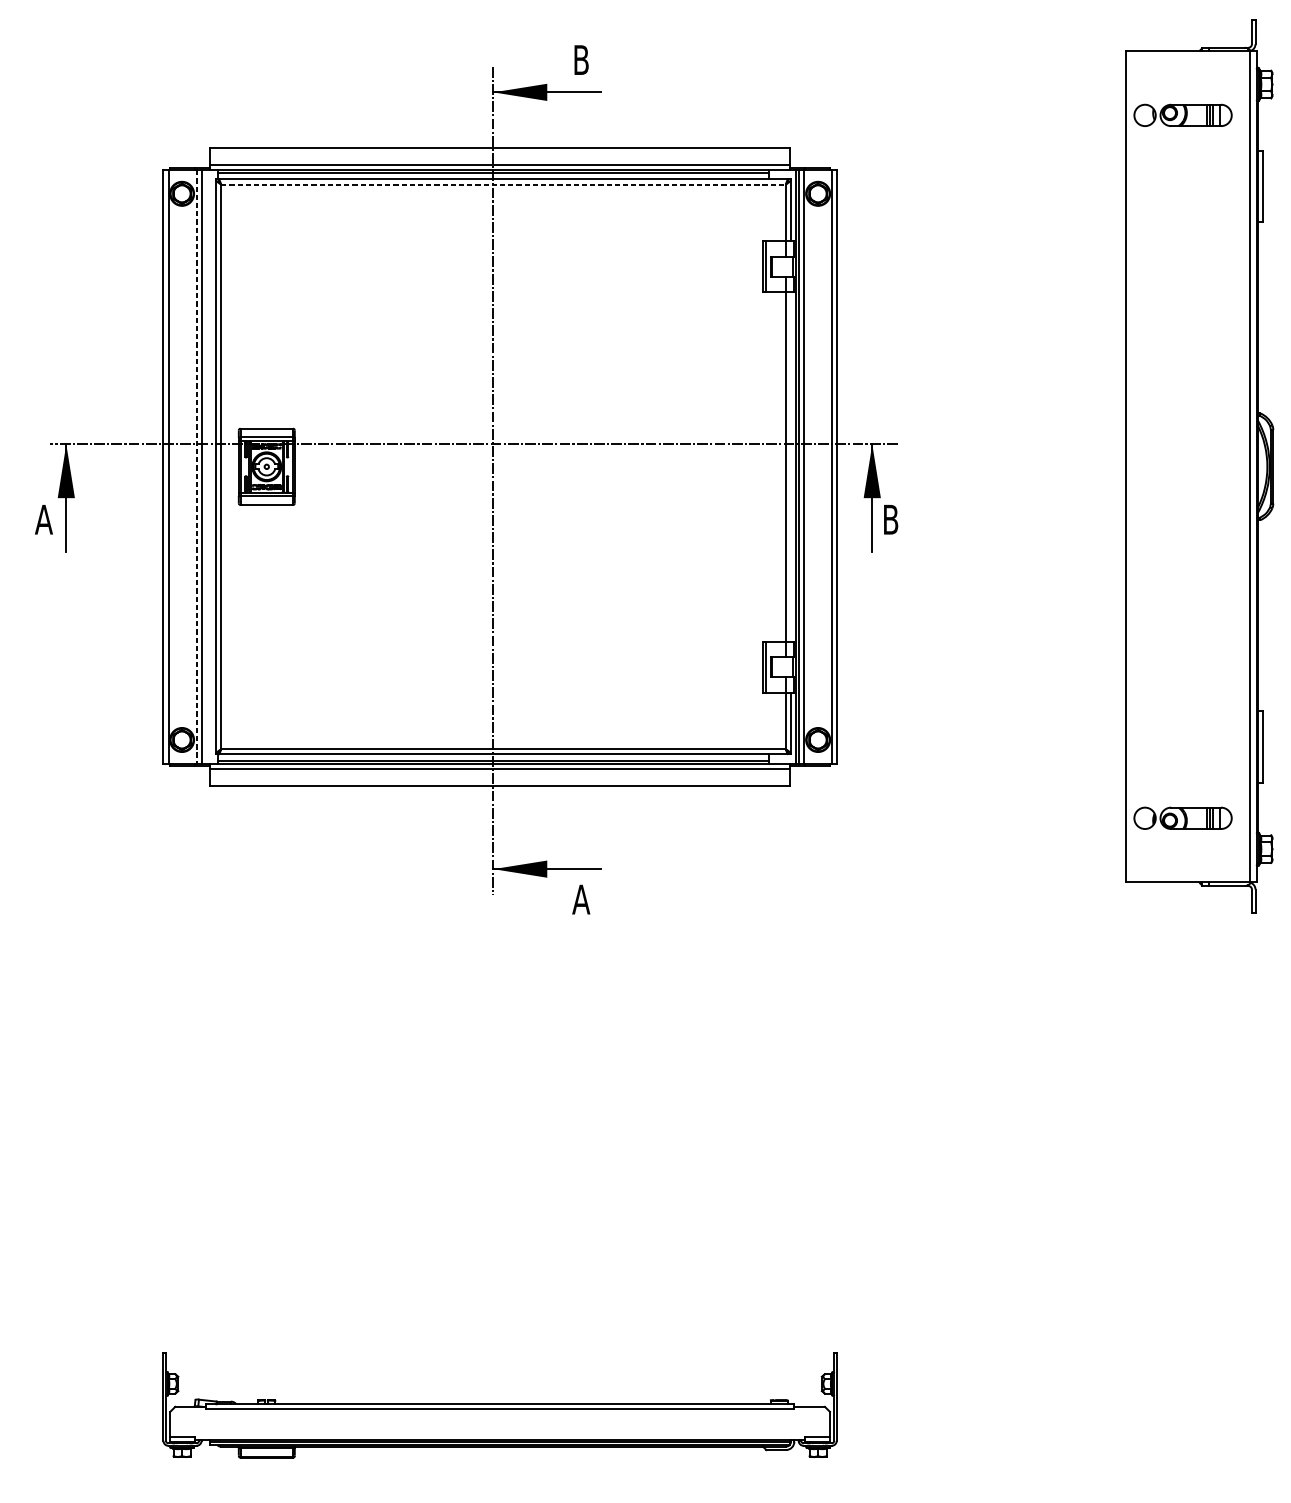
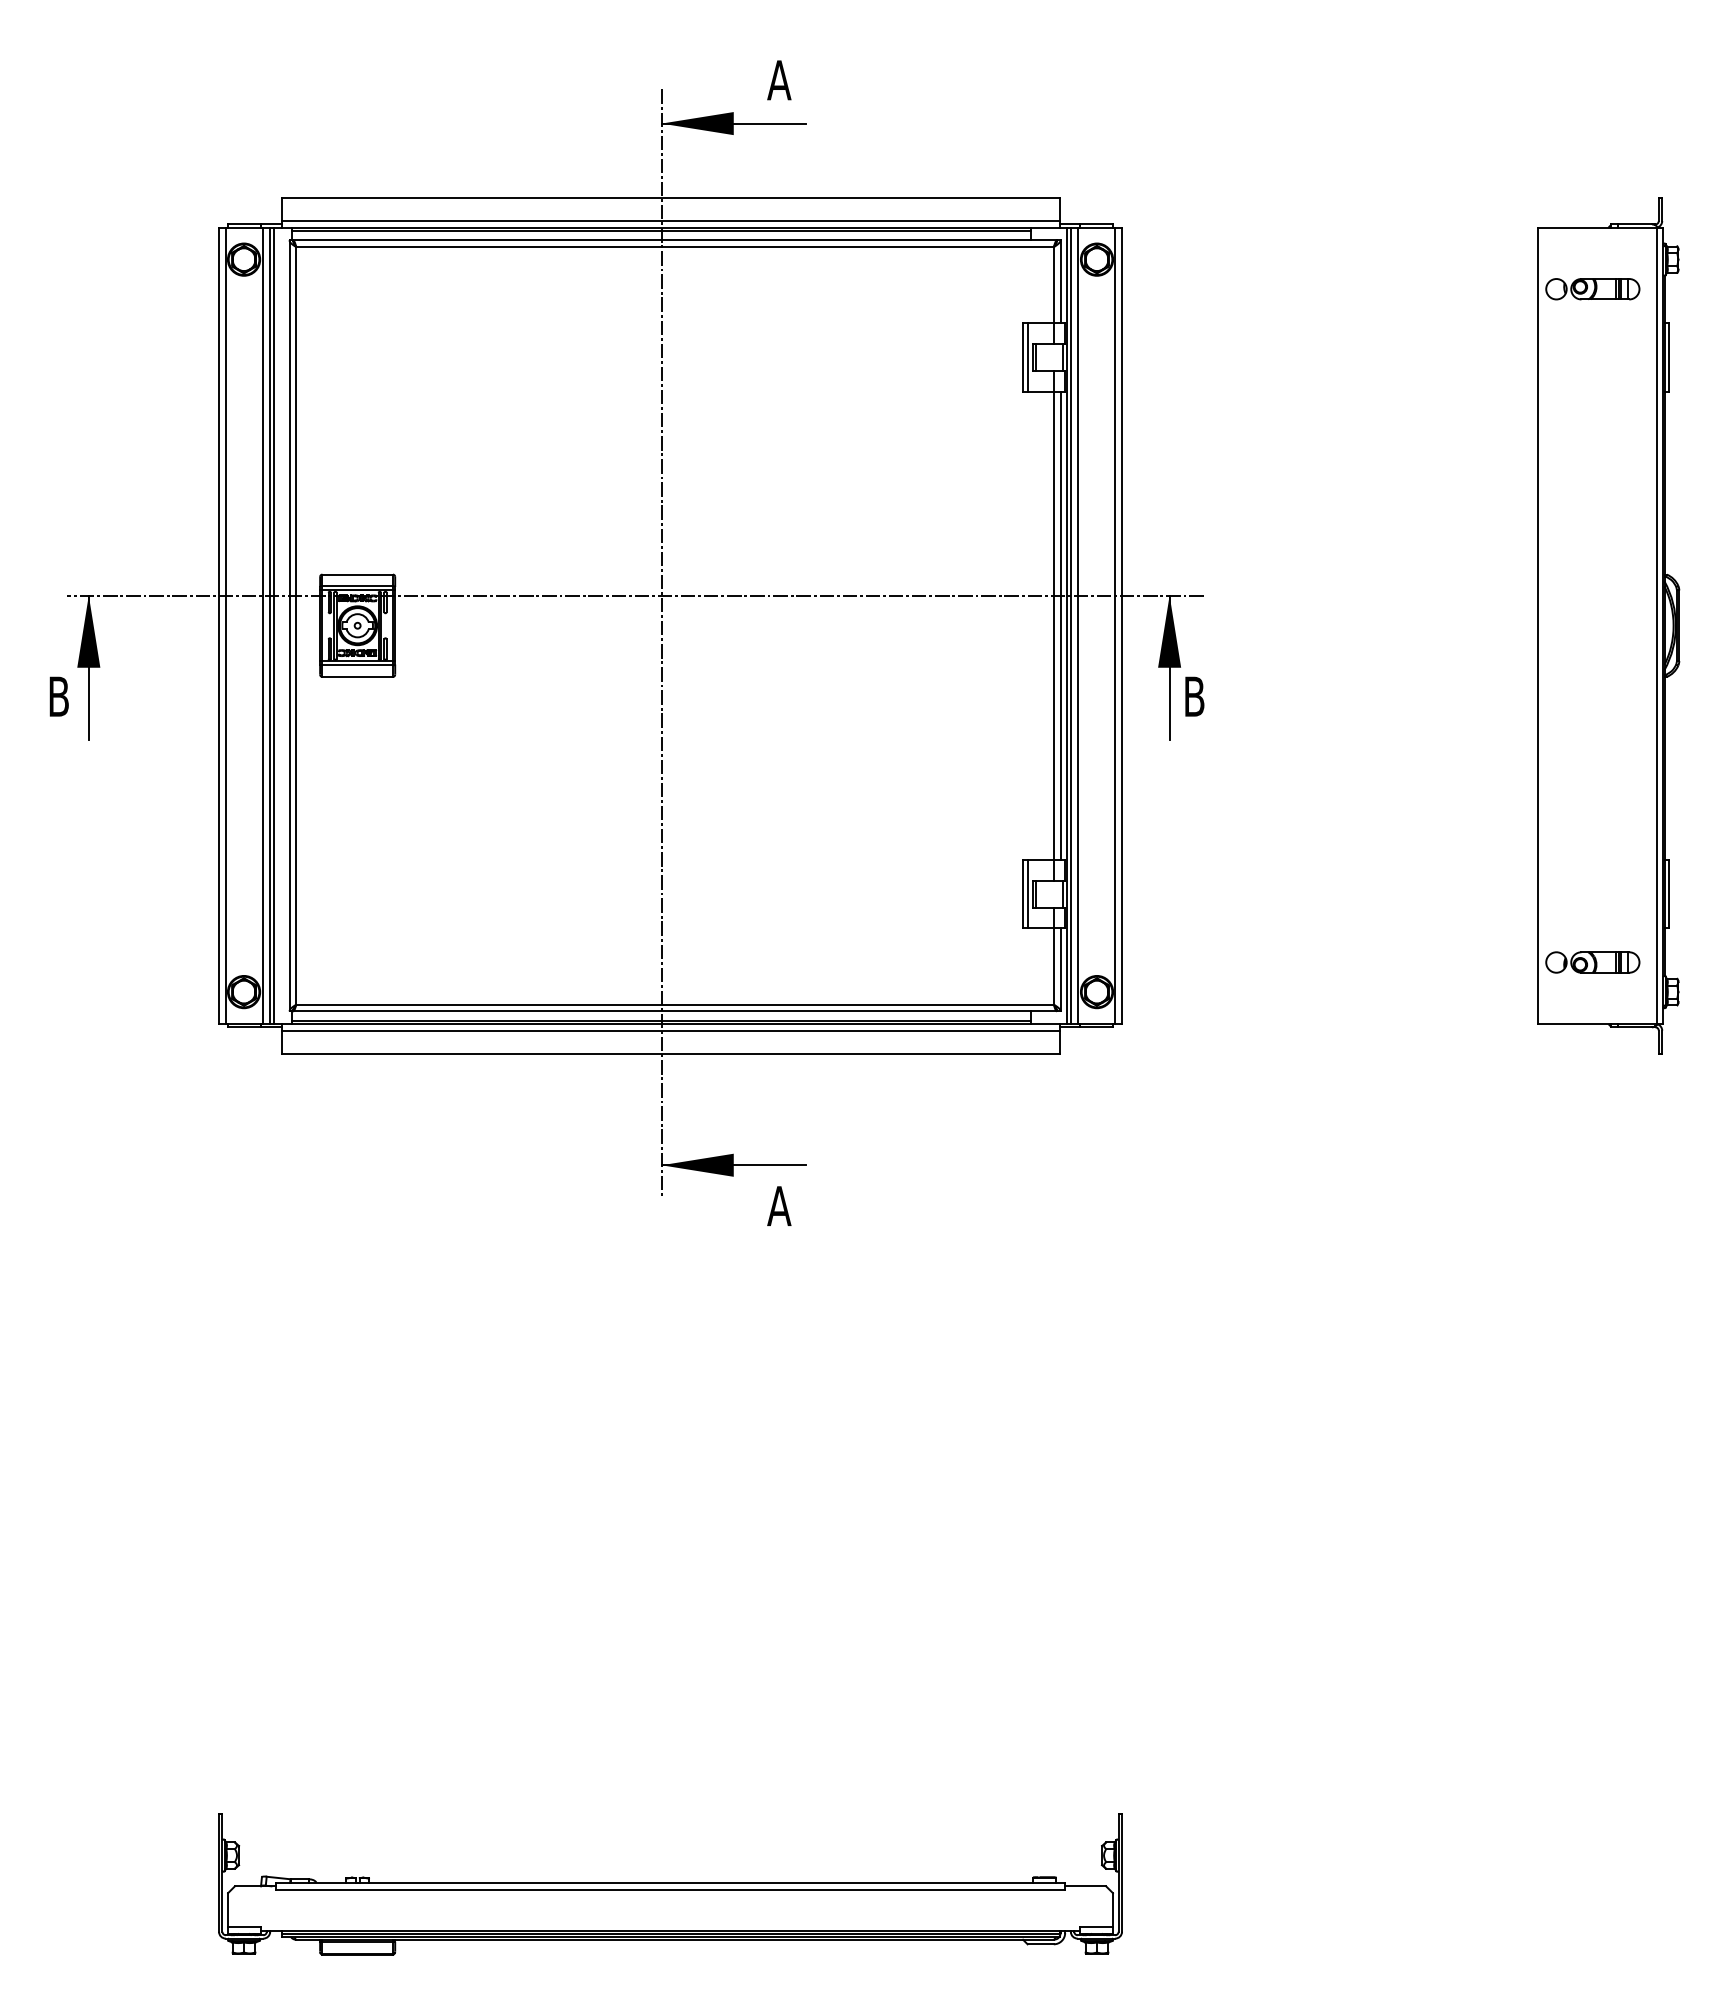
text: (581, 60) -> (779, 80), B -> A
line: (503, 184) -> (675, 247), dashed -> solid
line: (204, 466) -> (273, 625), added
line: (790, 466) -> (1060, 625), added
part: (1199, 466) -> (1608, 625), size x0.71
line: (196, 467) -> (263, 626), dashed -> solid
text: (43, 519) -> (58, 696), A -> B

